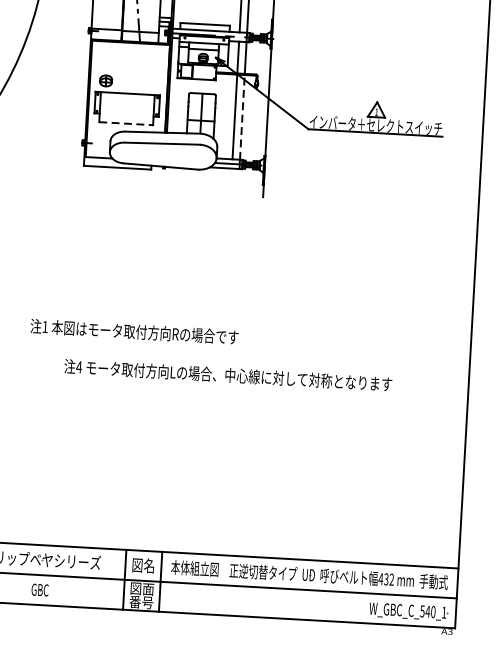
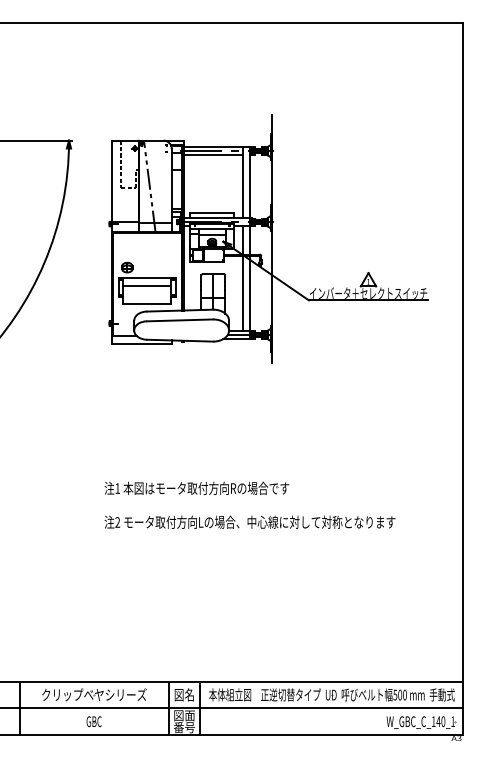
line: (127, 102) -> (147, 285), added
line: (242, 117) -> (249, 293), dashed -> solid
line: (126, 123) -> (147, 304), dashed -> solid
text: (134, 330) -> (196, 487), moved
text: (78, 367) -> (117, 522), 4 -> 2
text: (385, 578) -> (399, 694), 432 -> 500
text: (422, 611) -> (433, 721), W_GBC_C_540_1 -> W_GBC_C_140_1

